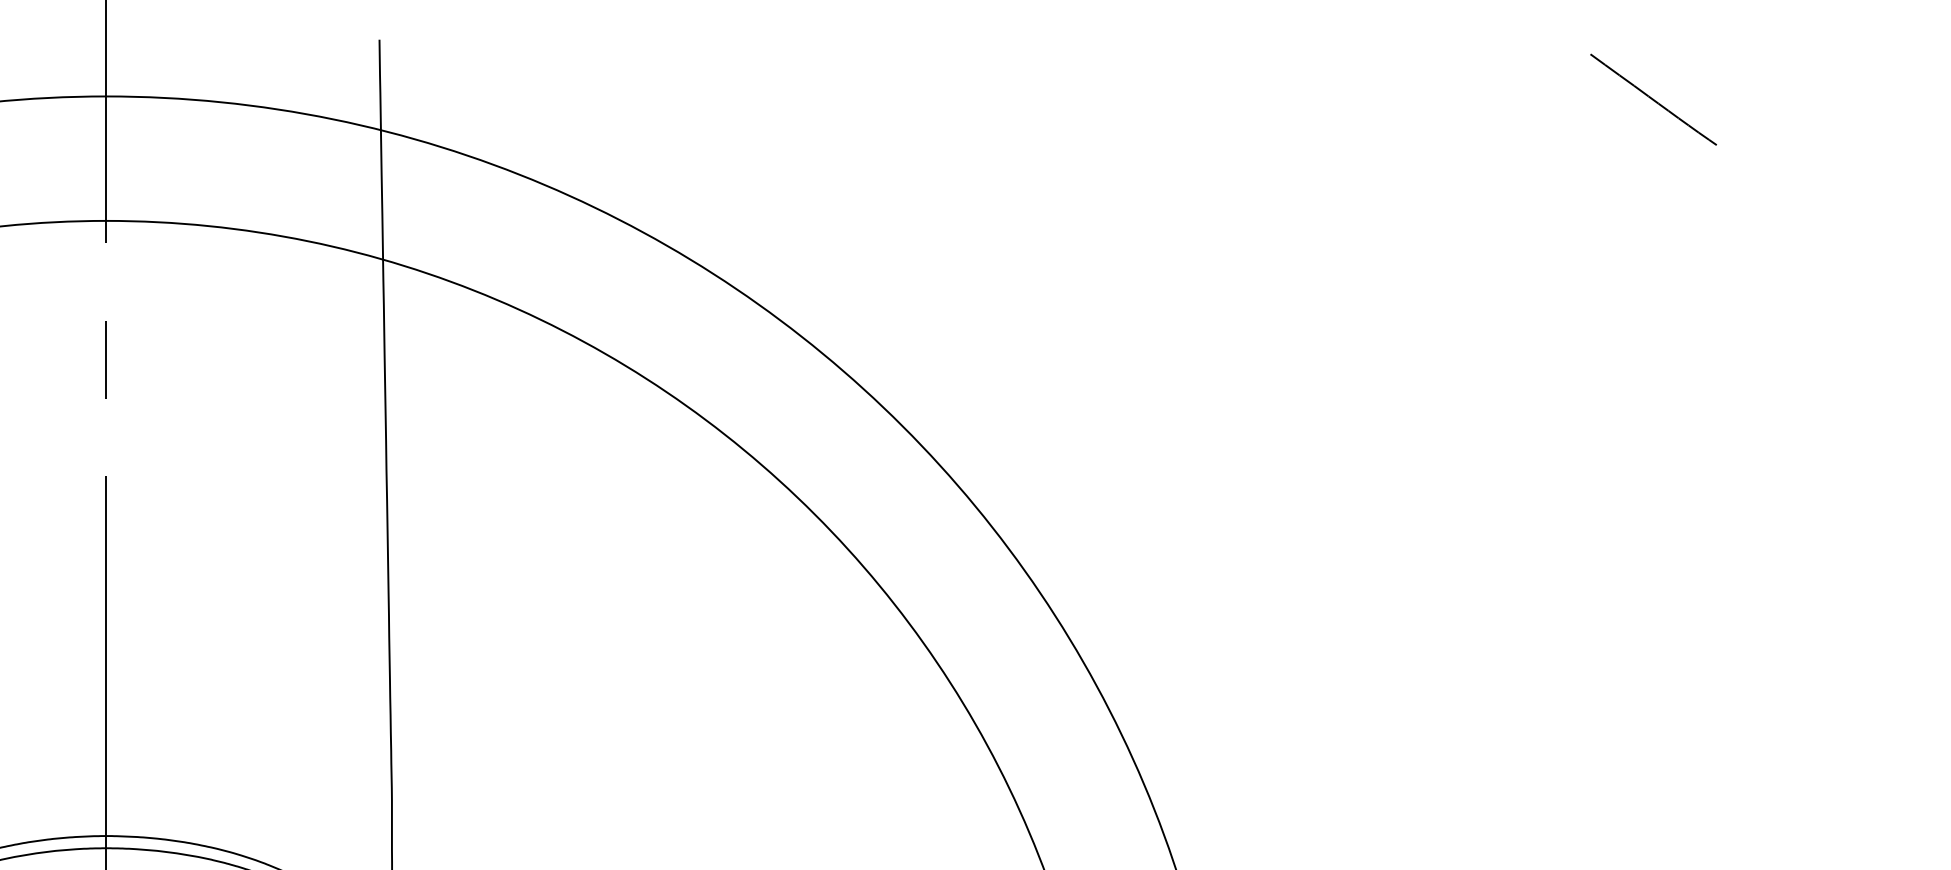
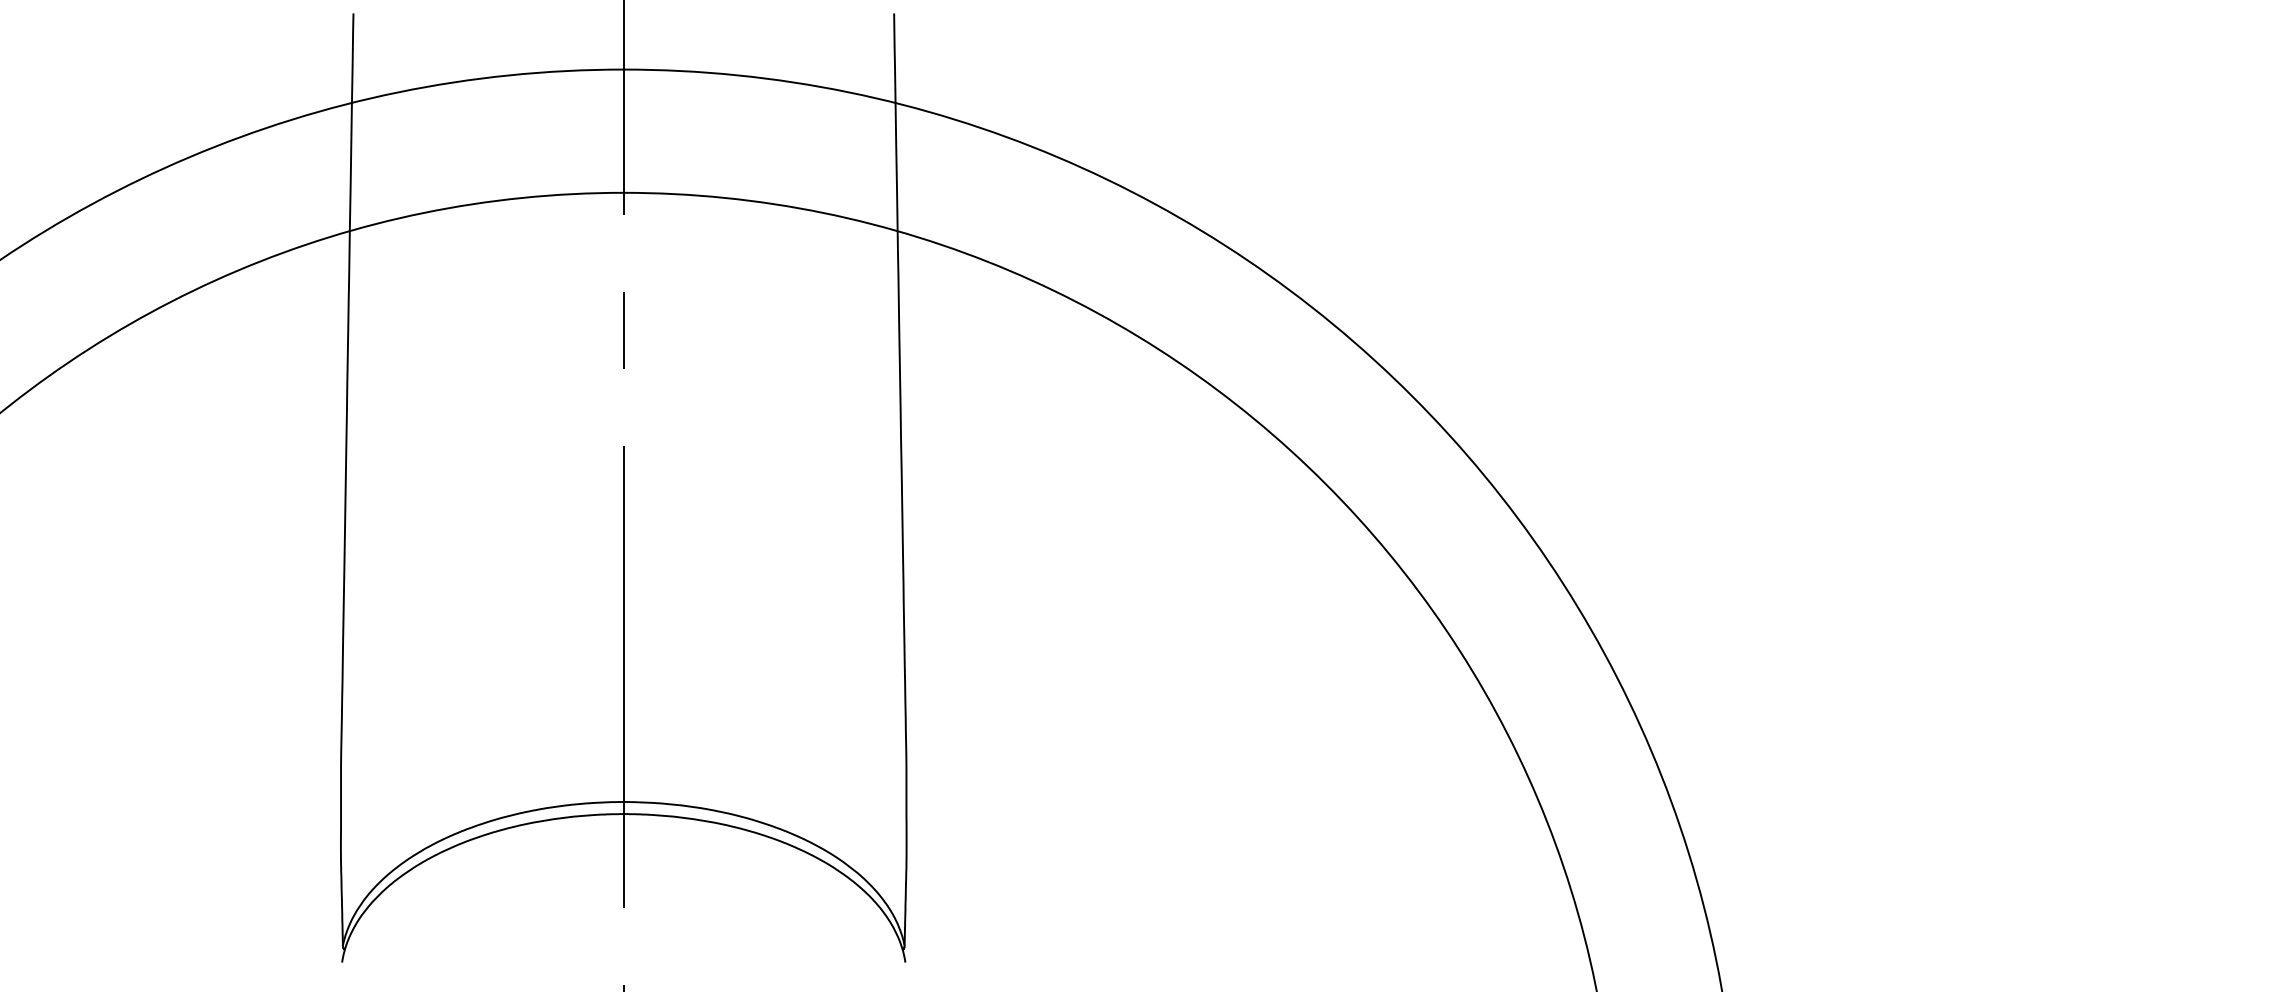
line: (1653, 99) -> (2155, 72), removed

